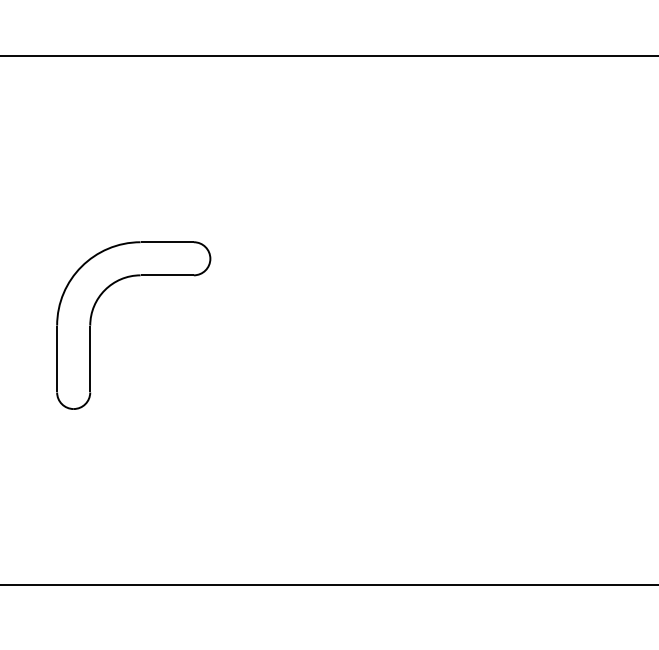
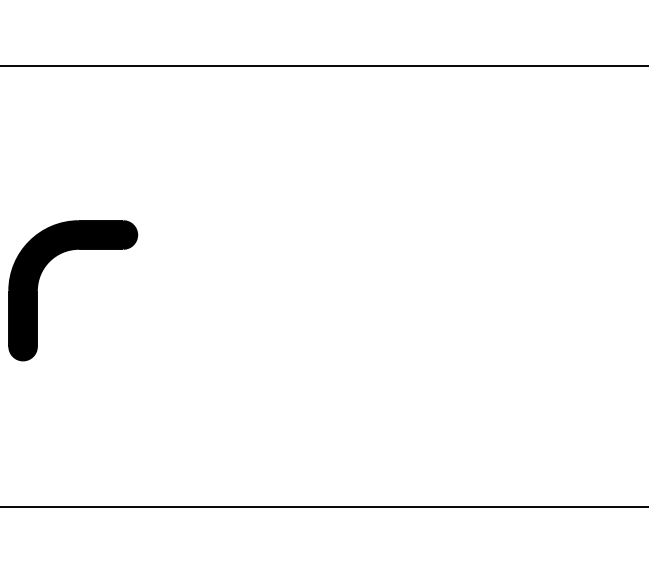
fill: (134, 325) -> (73, 290), added

